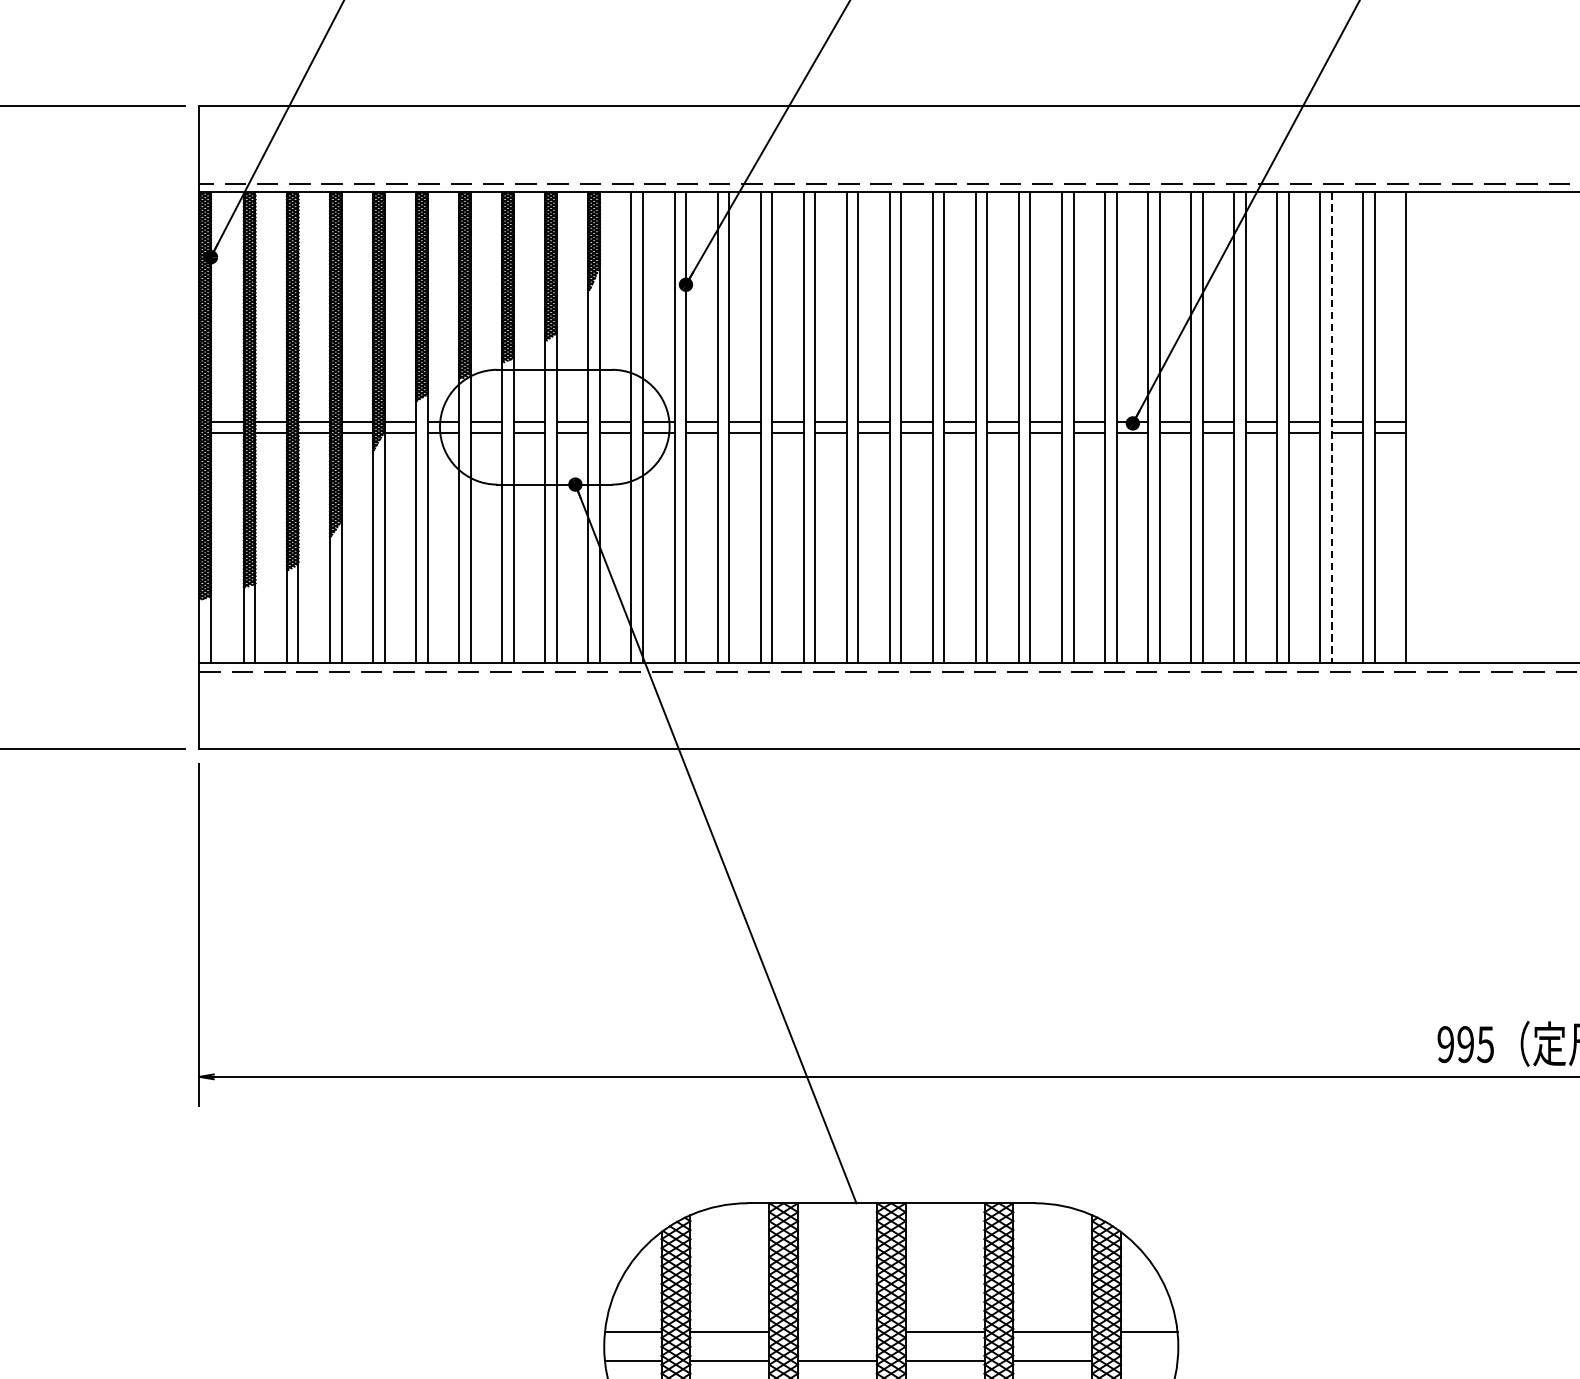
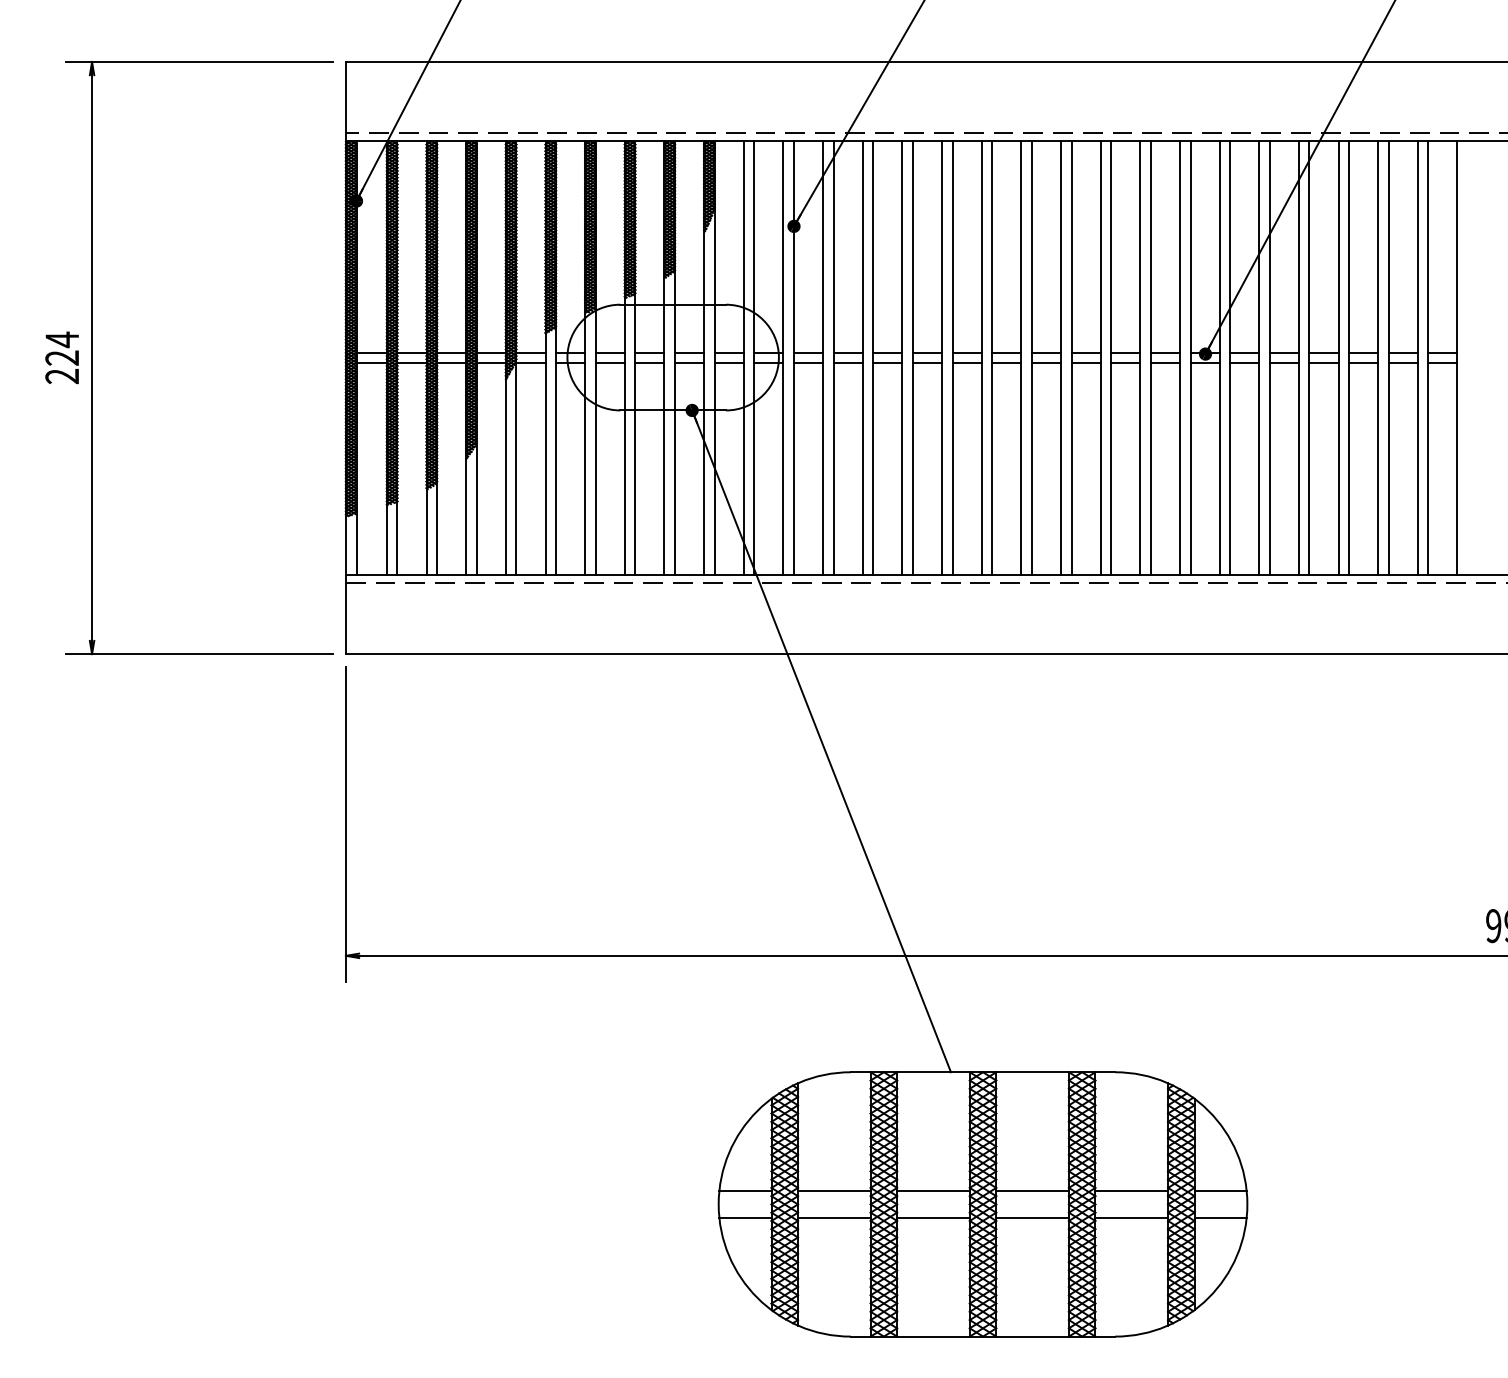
line: (1331, 428) -> (1388, 358), dashed -> solid
line: (837, 1332) -> (933, 1191), added
line: (1149, 1360) -> (1220, 1217), added

